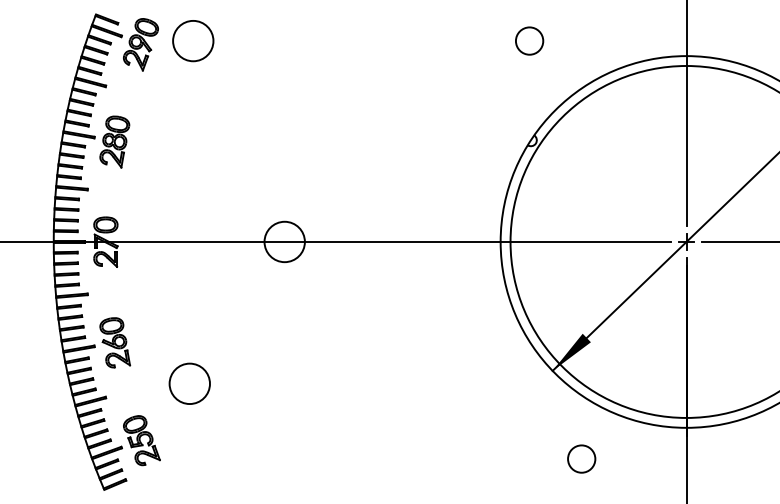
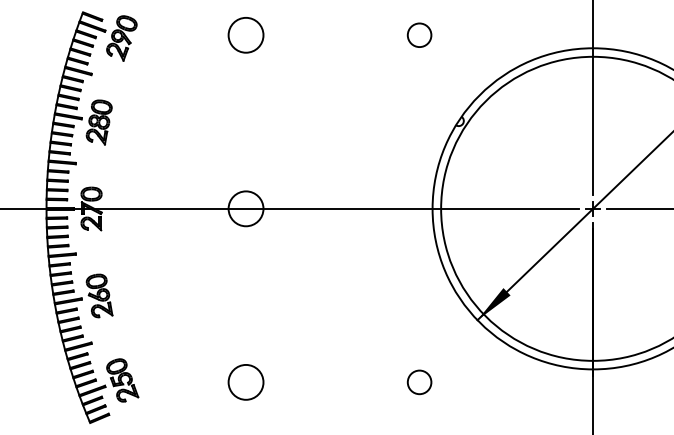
circle: (529, 40) -> (419, 34), moved
circle: (192, 41) -> (245, 35), moved
circle: (189, 383) -> (245, 382), moved
circle: (581, 459) -> (419, 382), moved

